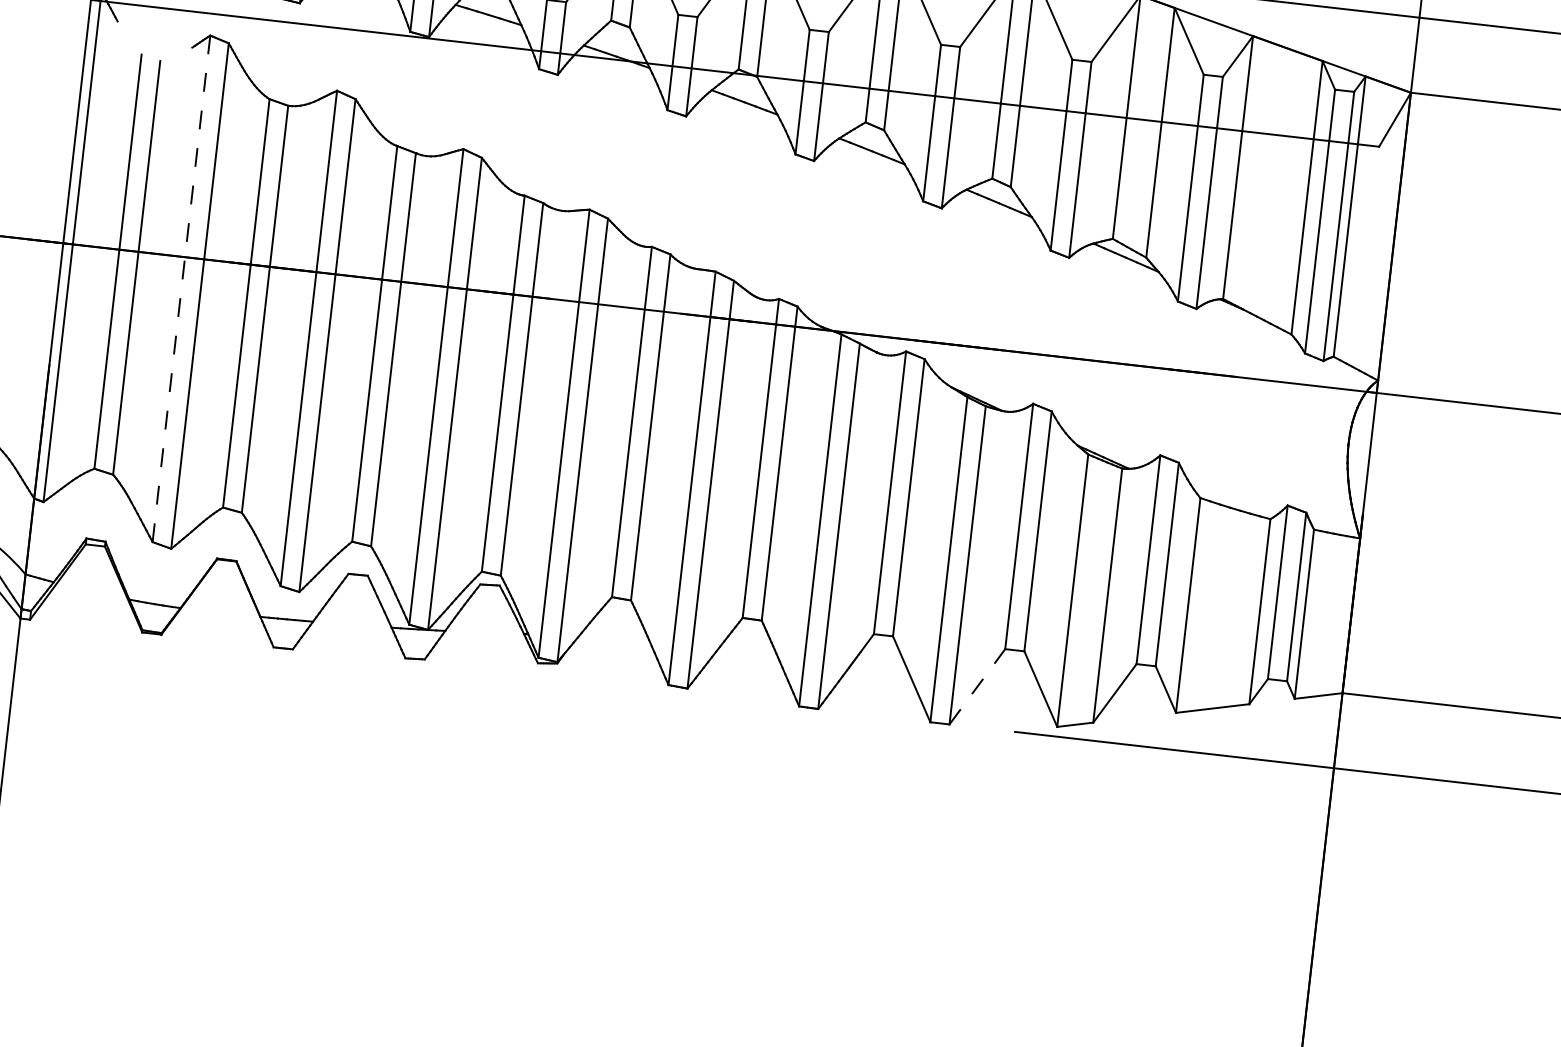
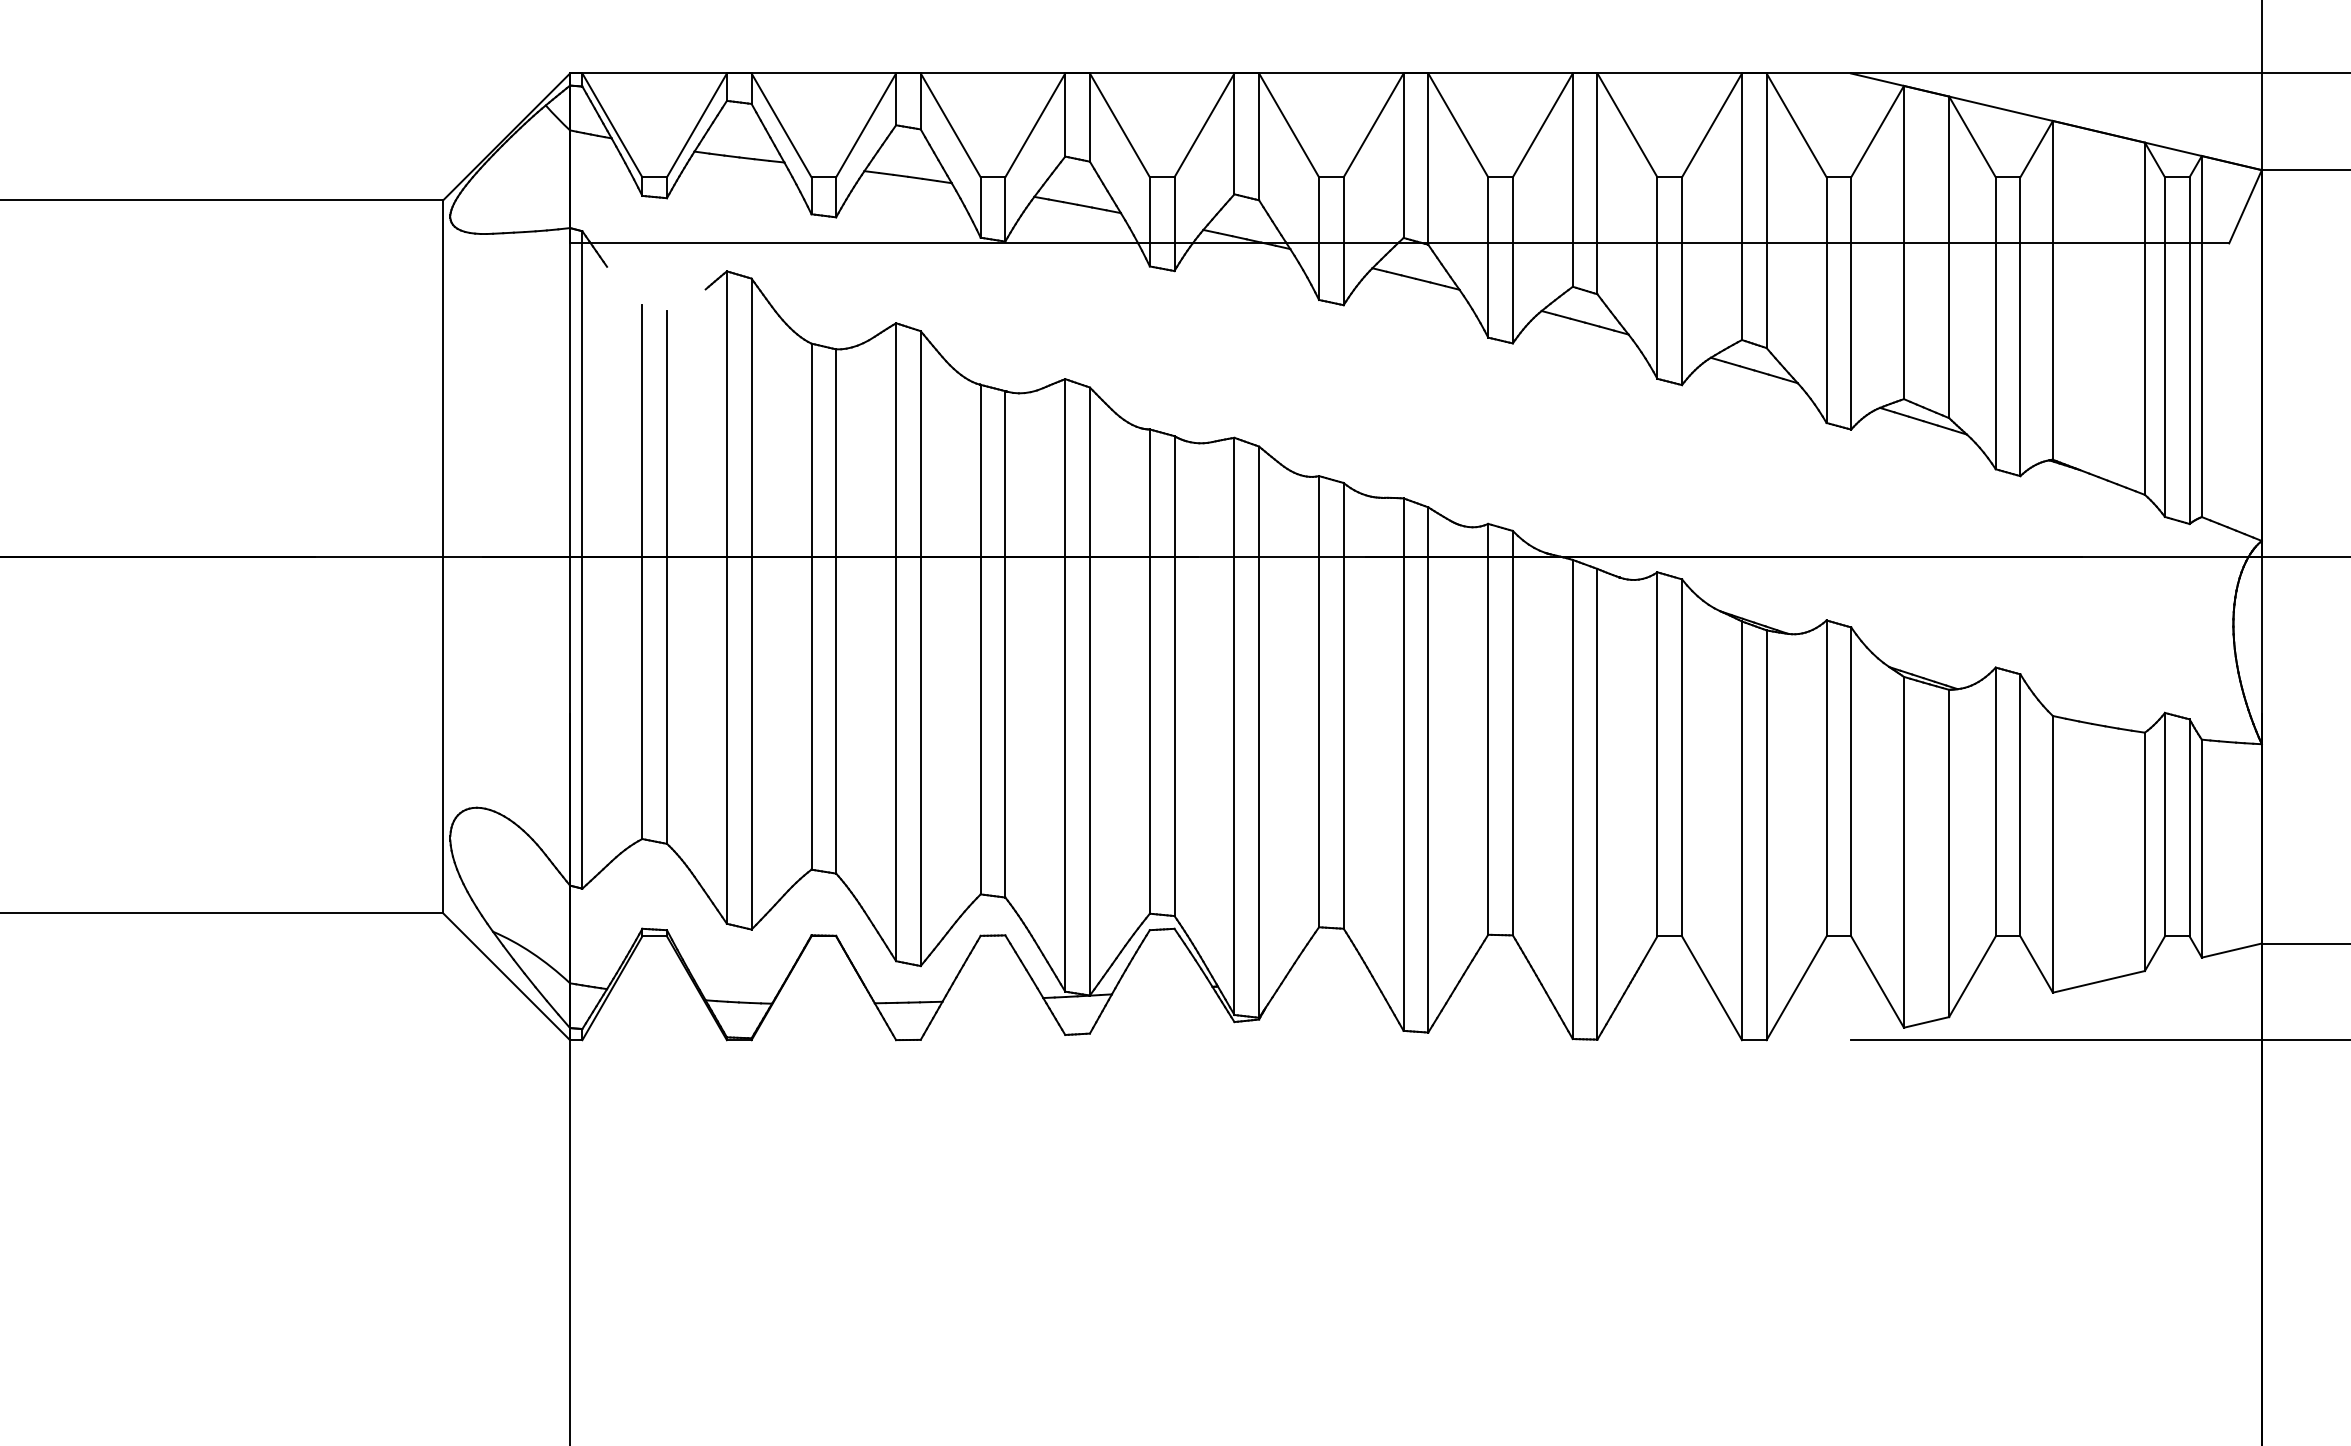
line: (181, 288) -> (726, 597), dashed -> solid
line: (977, 686) -> (1796, 988), dashed -> solid

